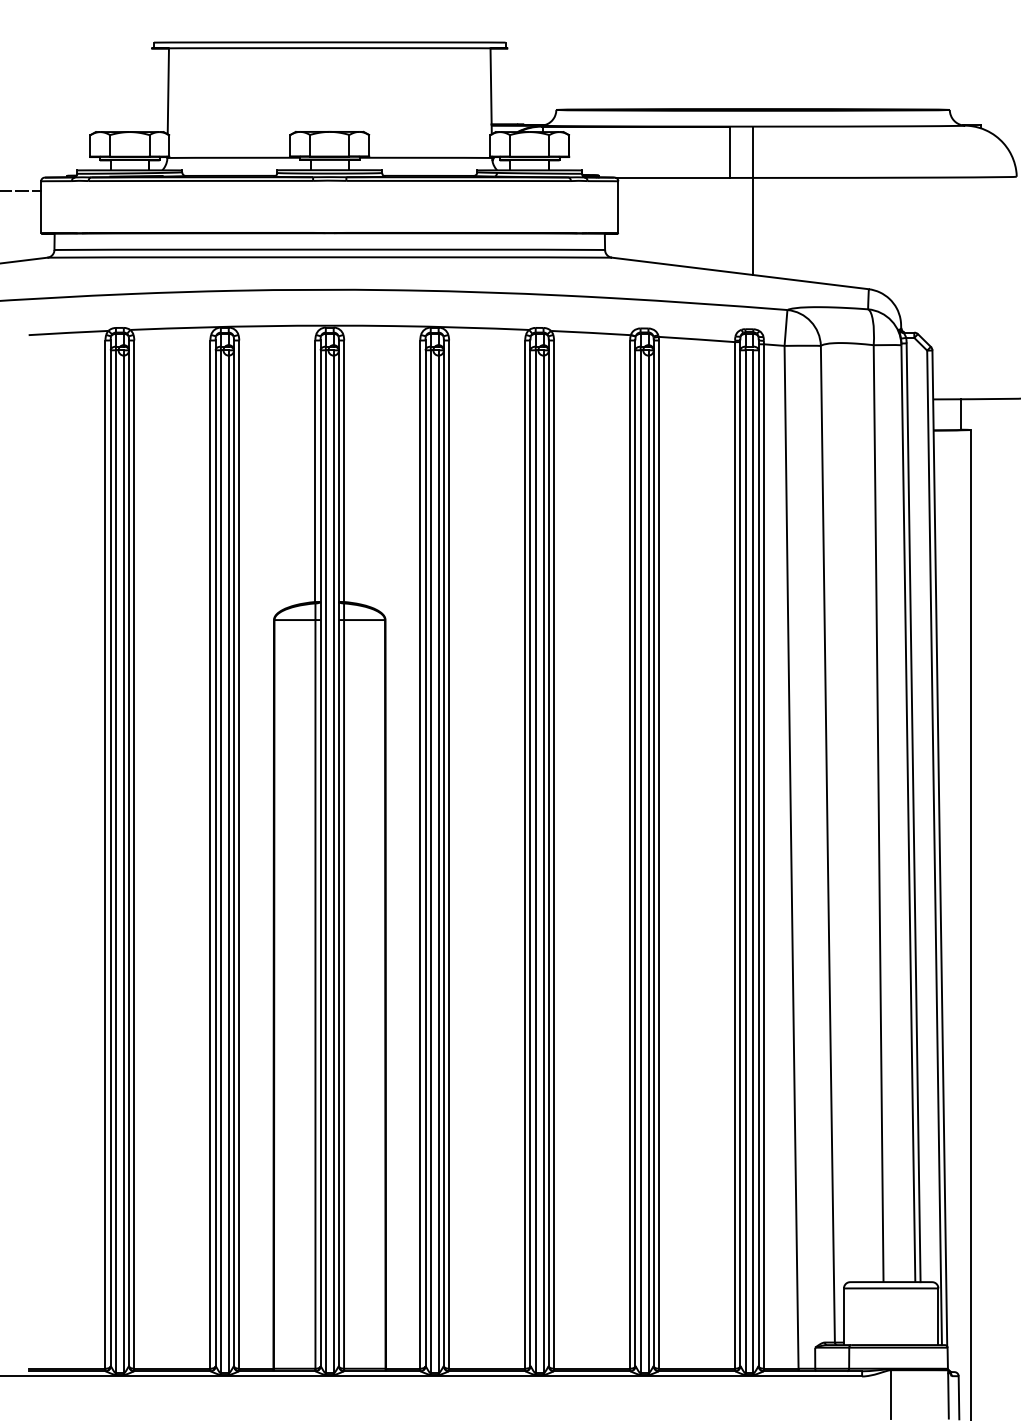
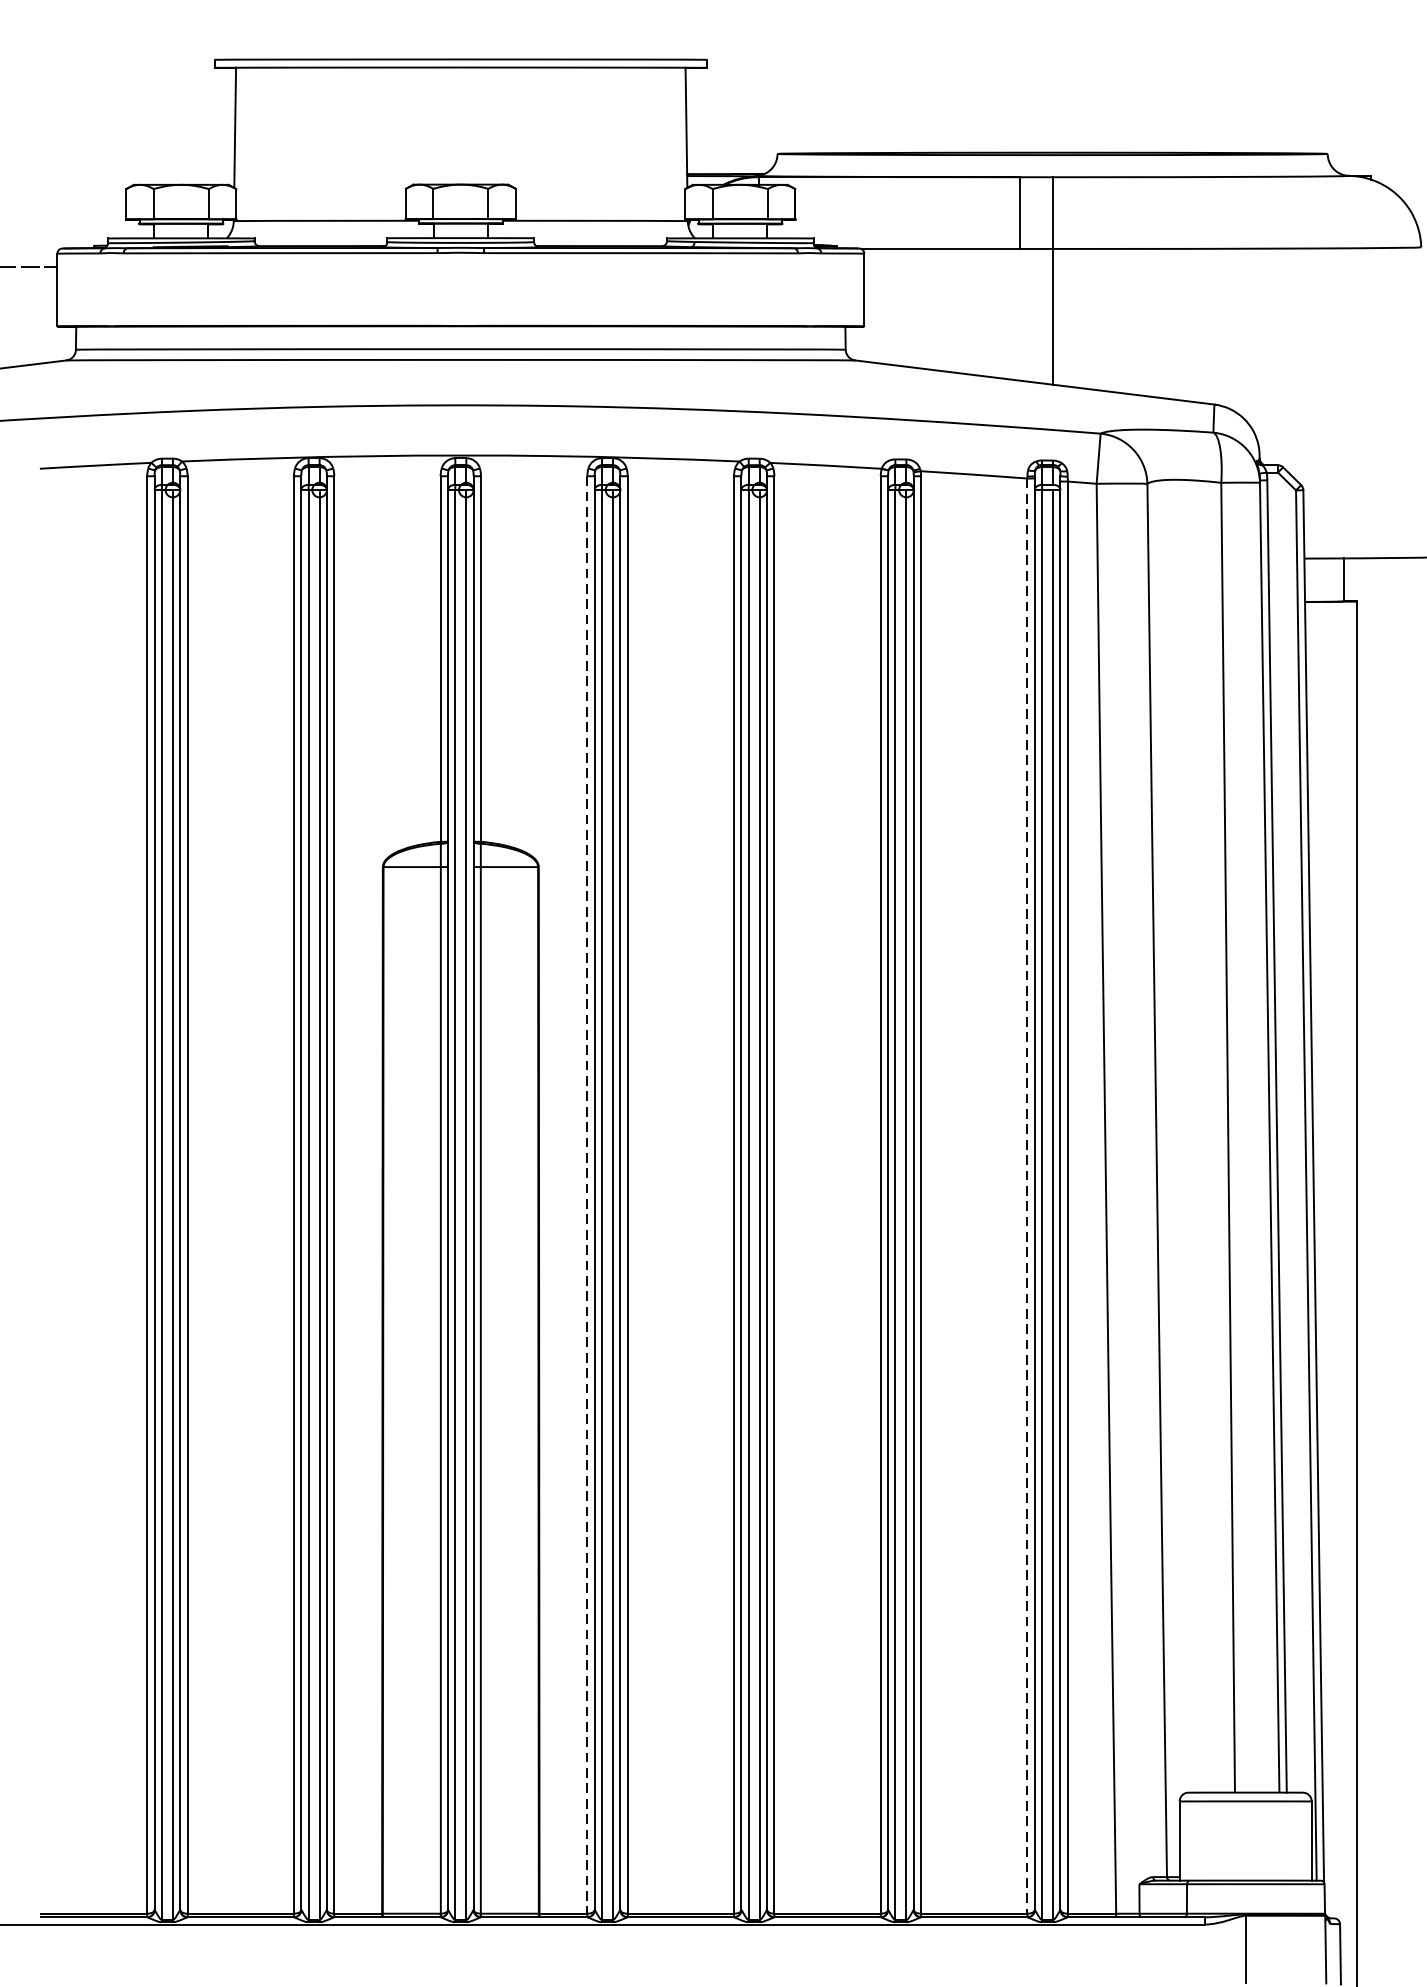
line: (420, 855) -> (587, 1196), solid -> dashed
line: (735, 855) -> (1028, 1196), solid -> dashed

